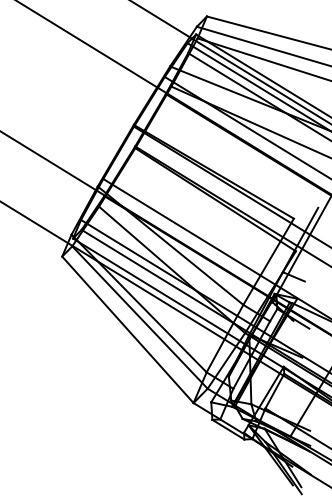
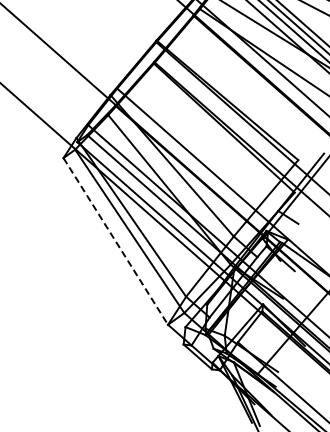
line: (128, 330) -> (116, 242), solid -> dashed

